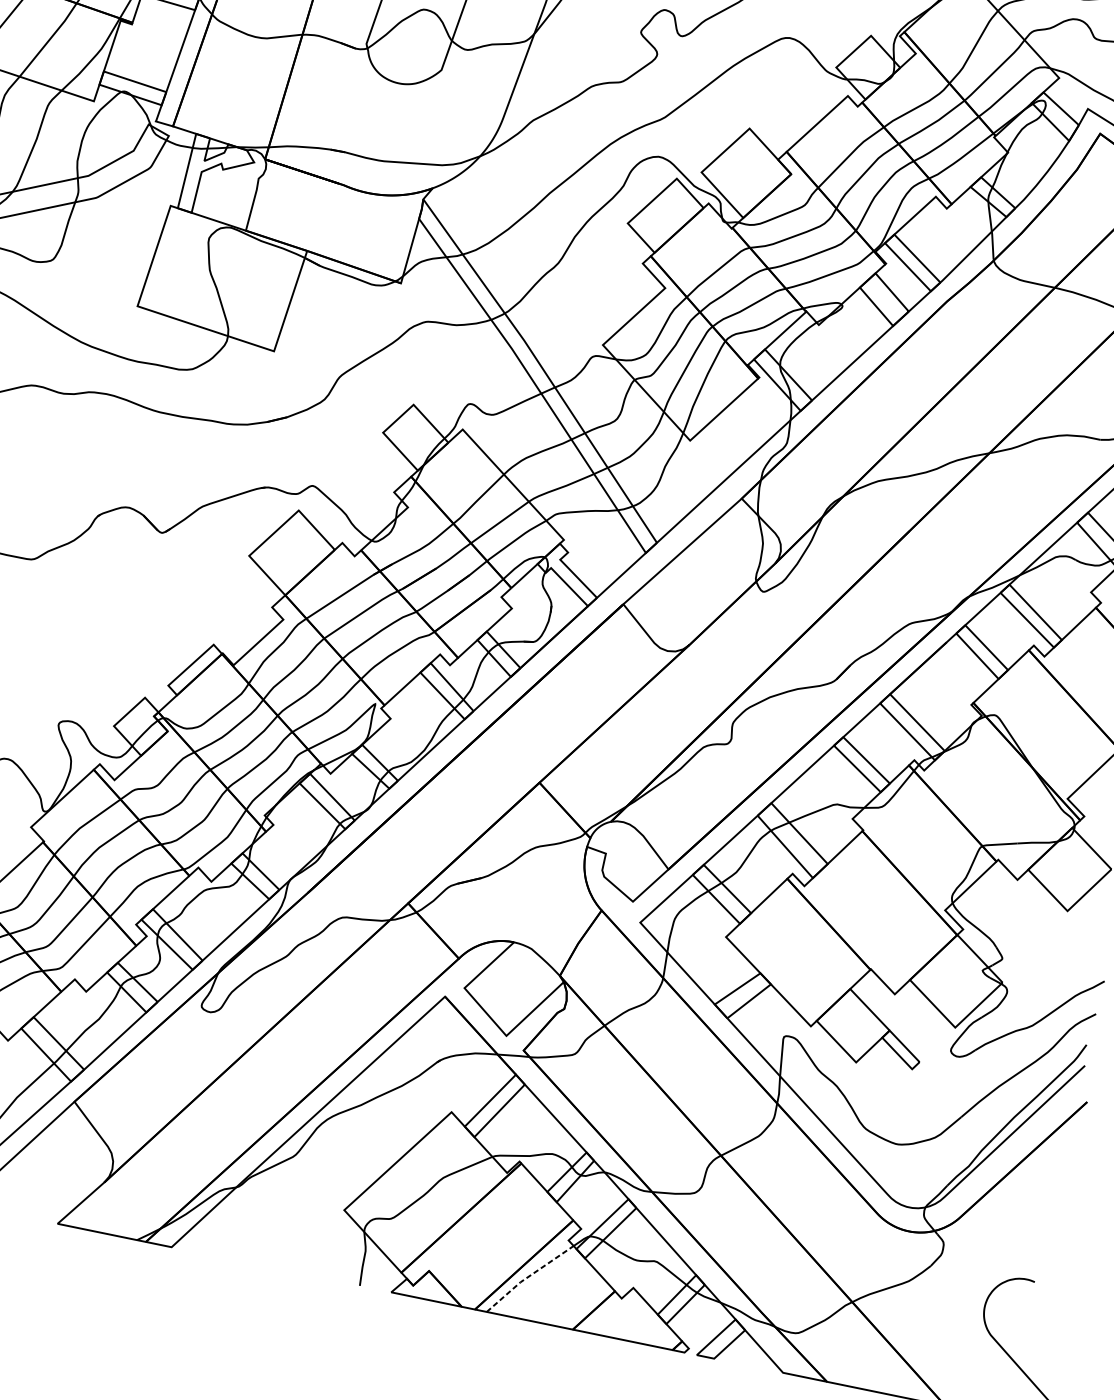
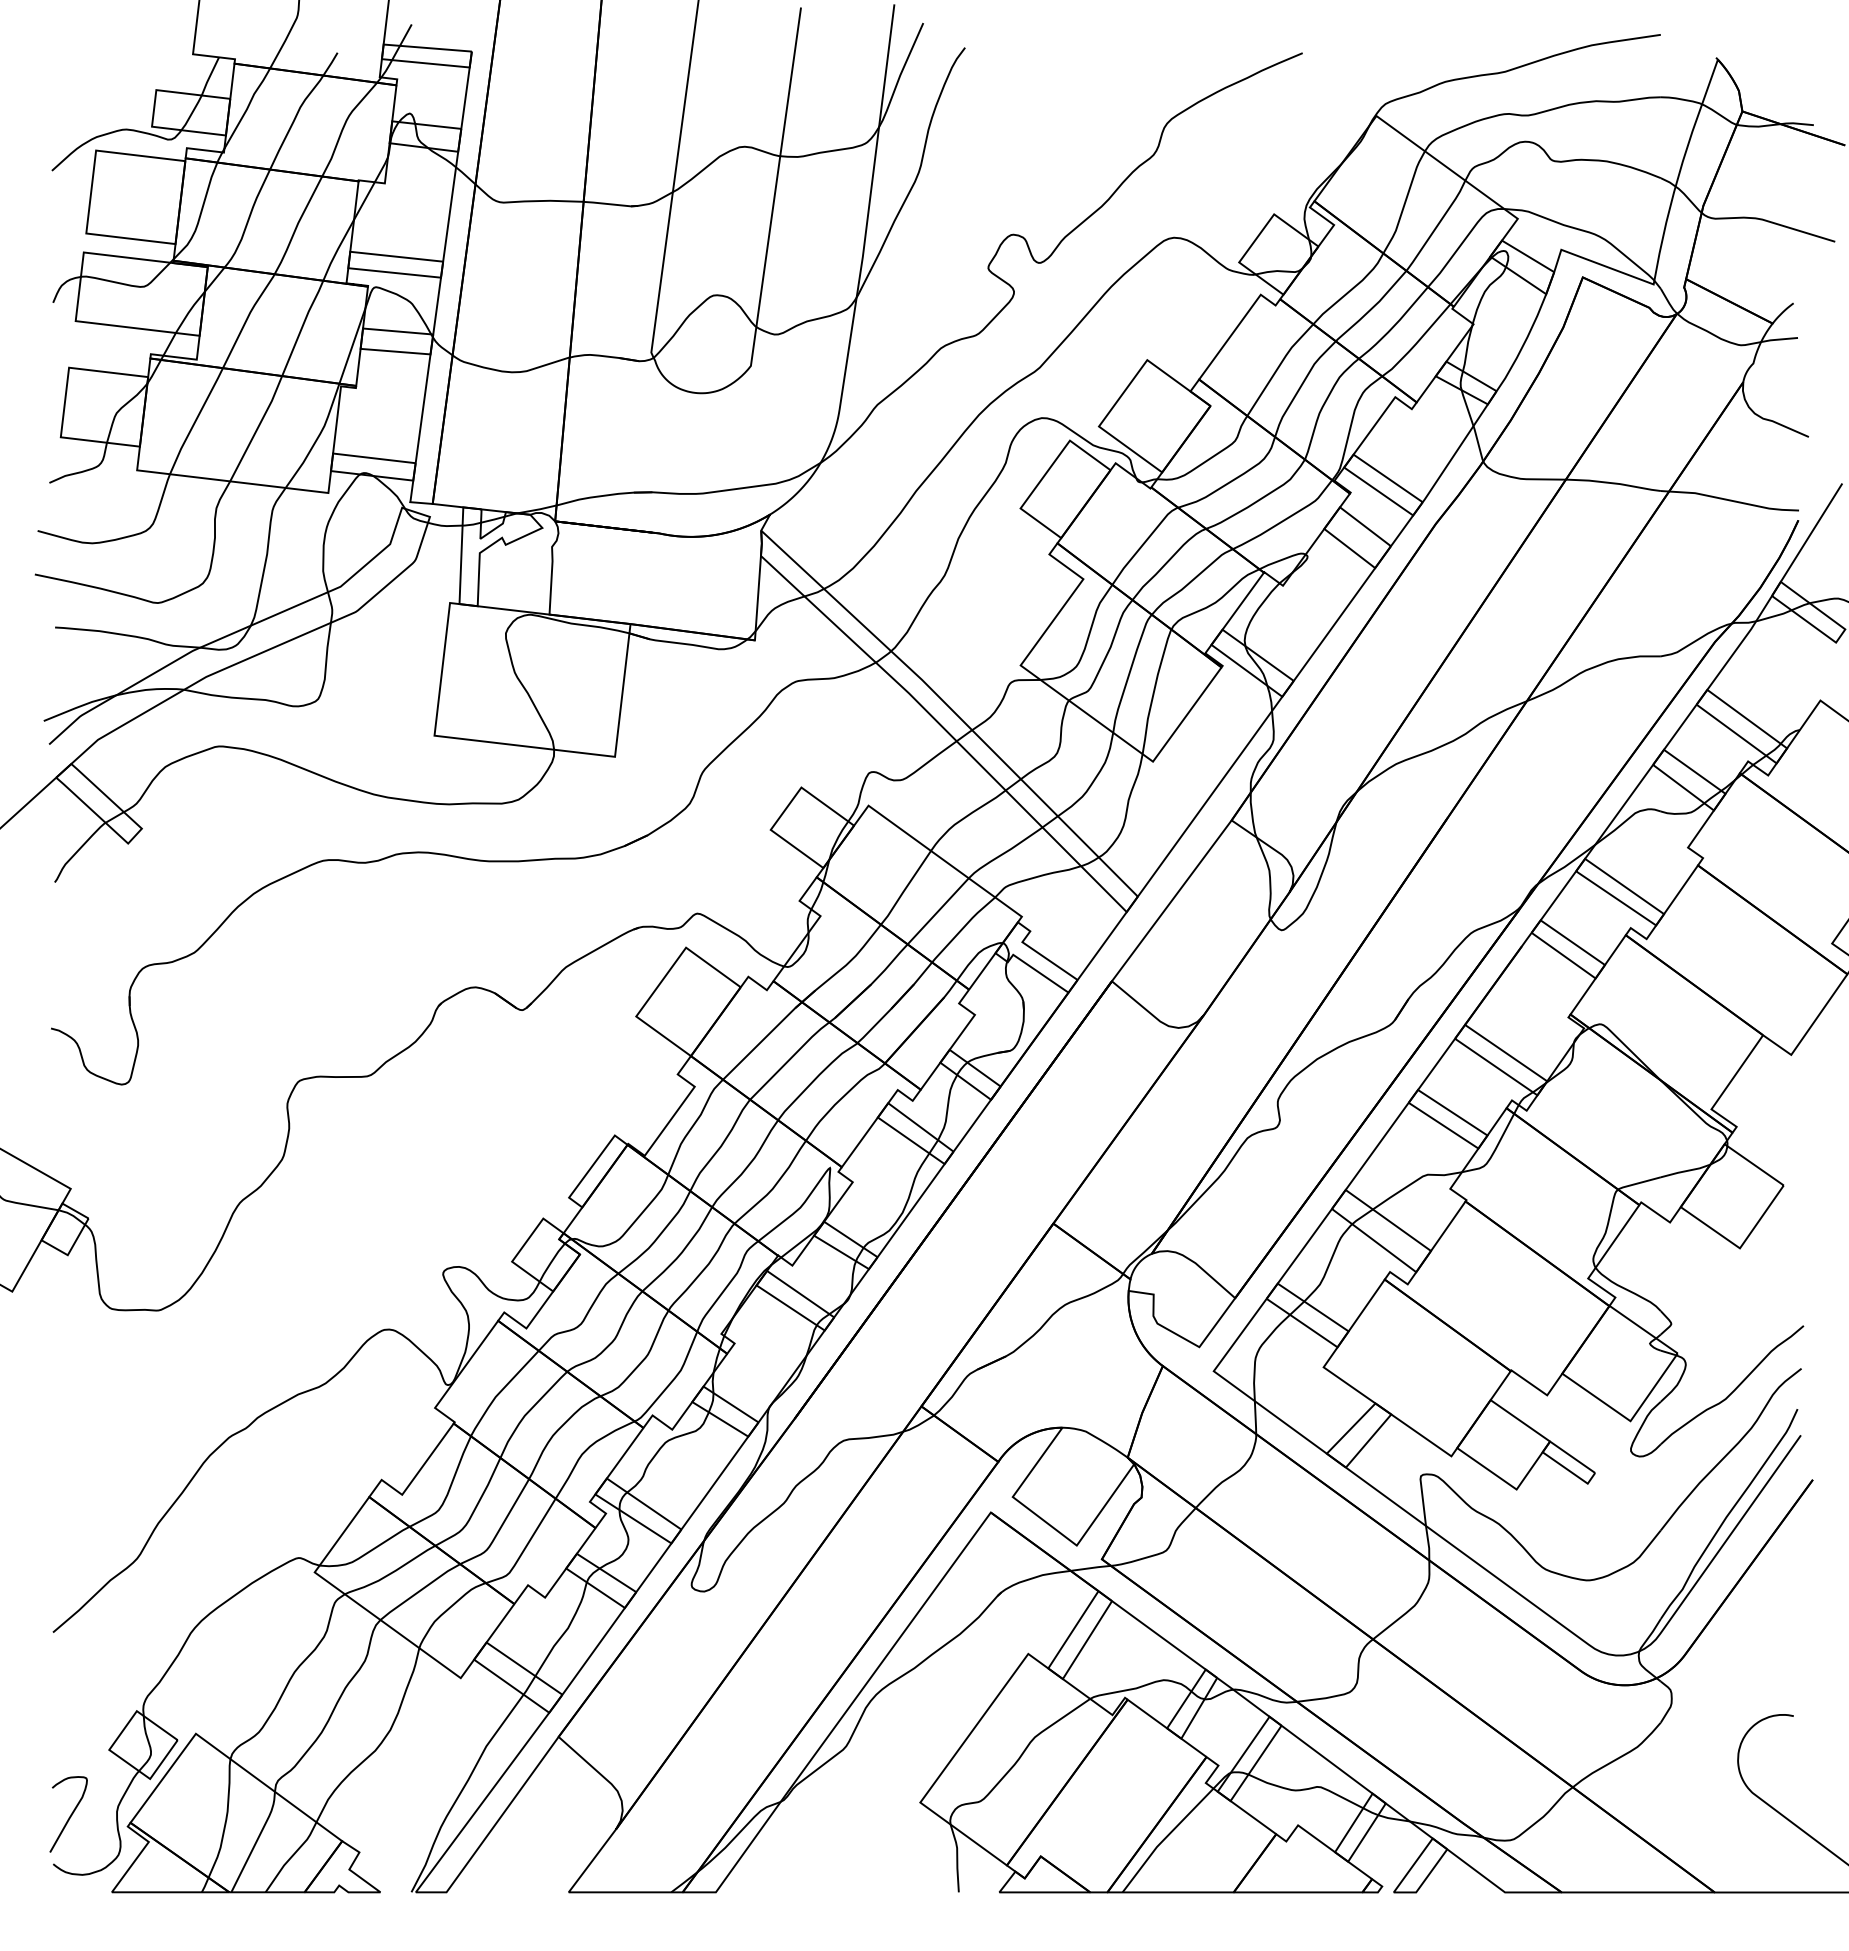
line: (528, 1277) -> (1165, 1838), dashed -> solid

